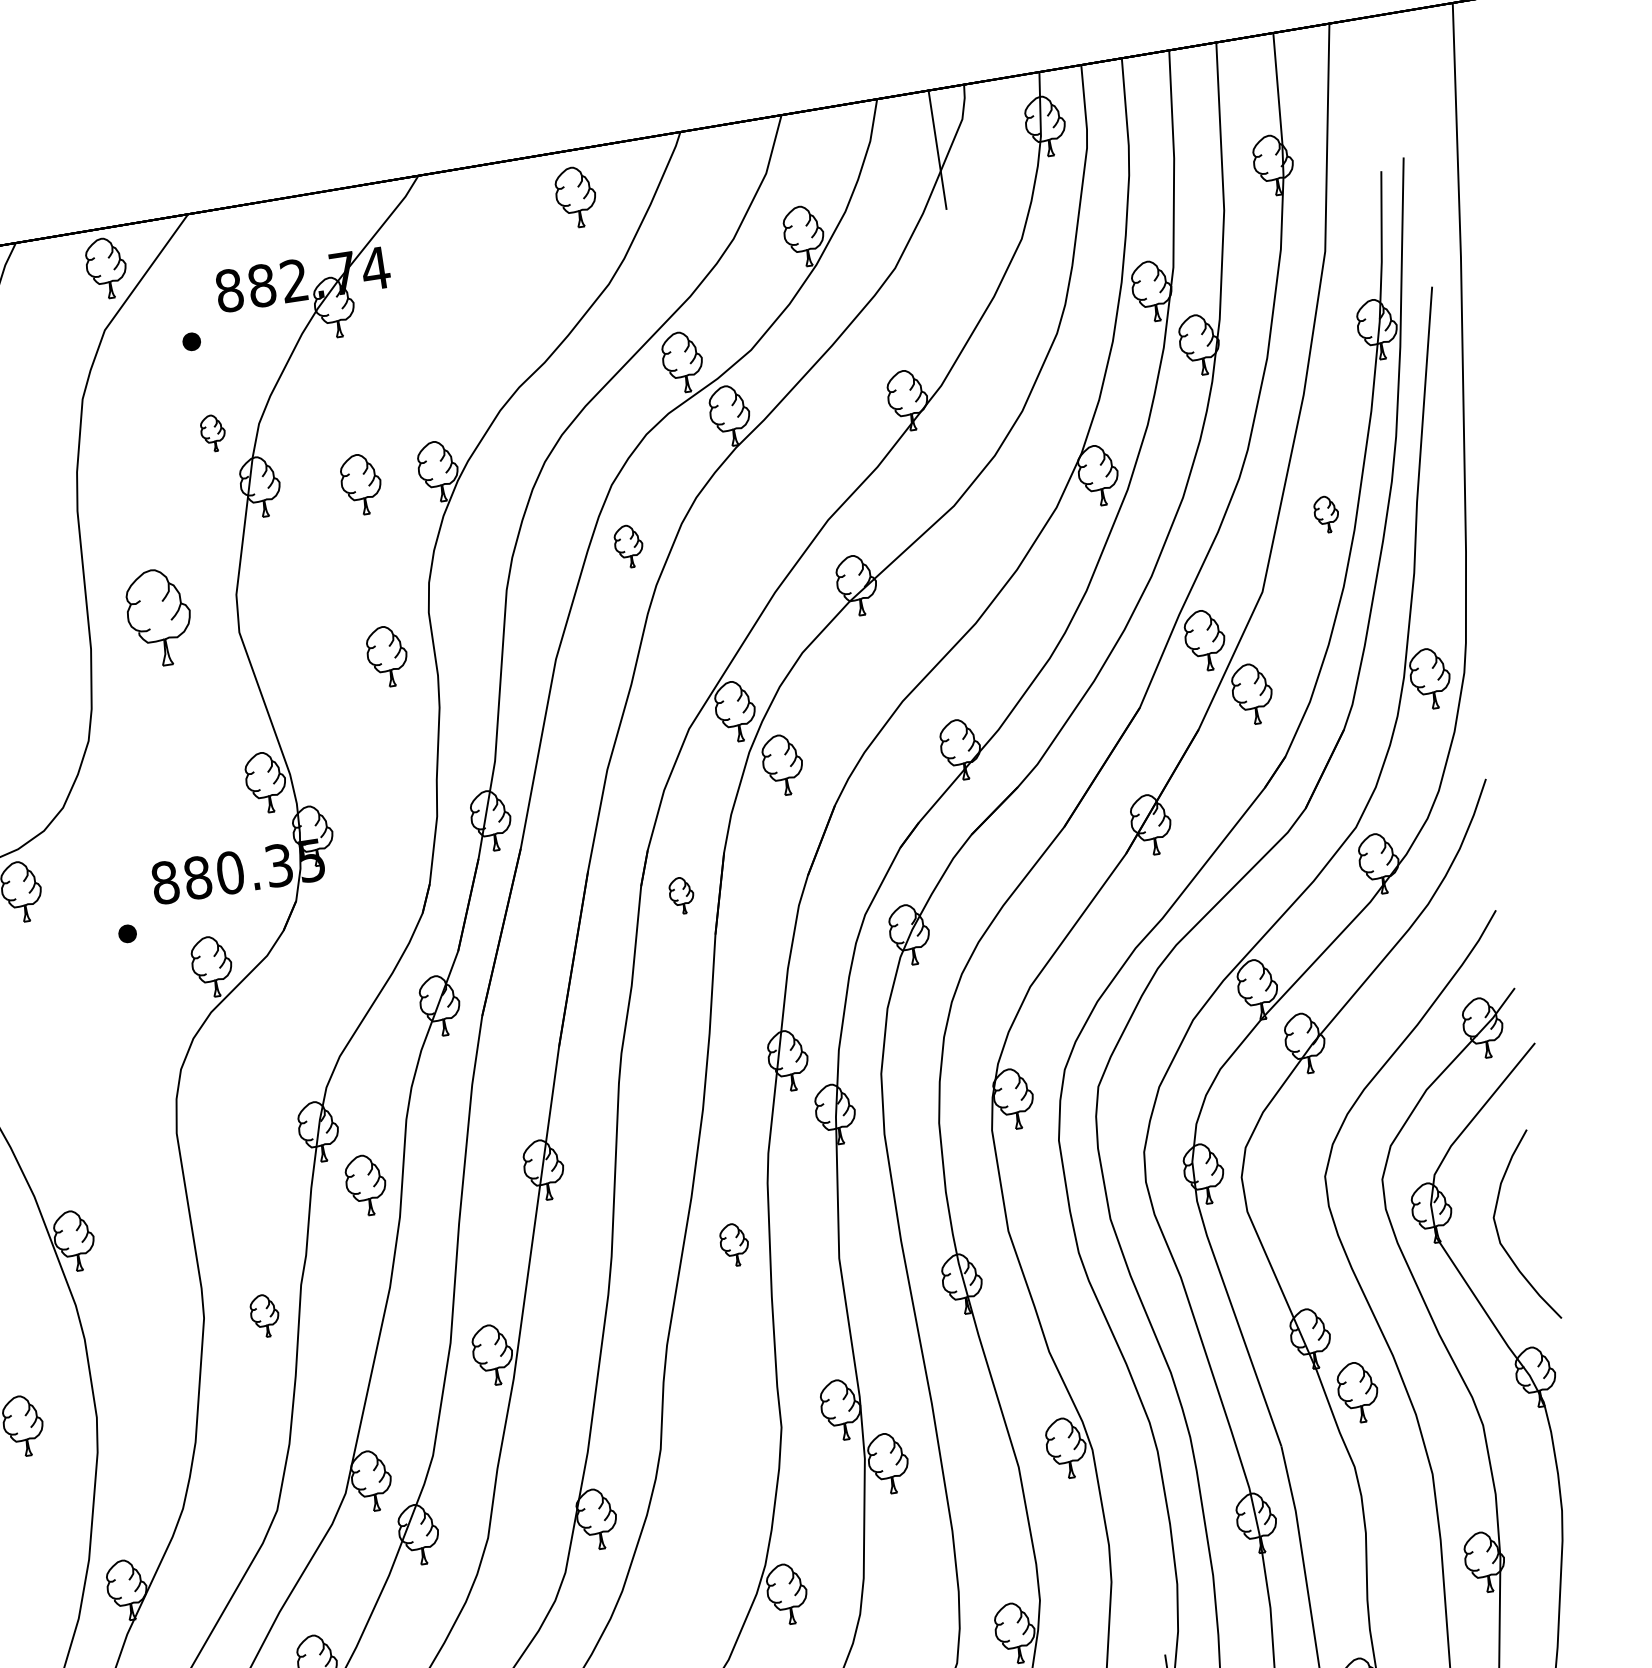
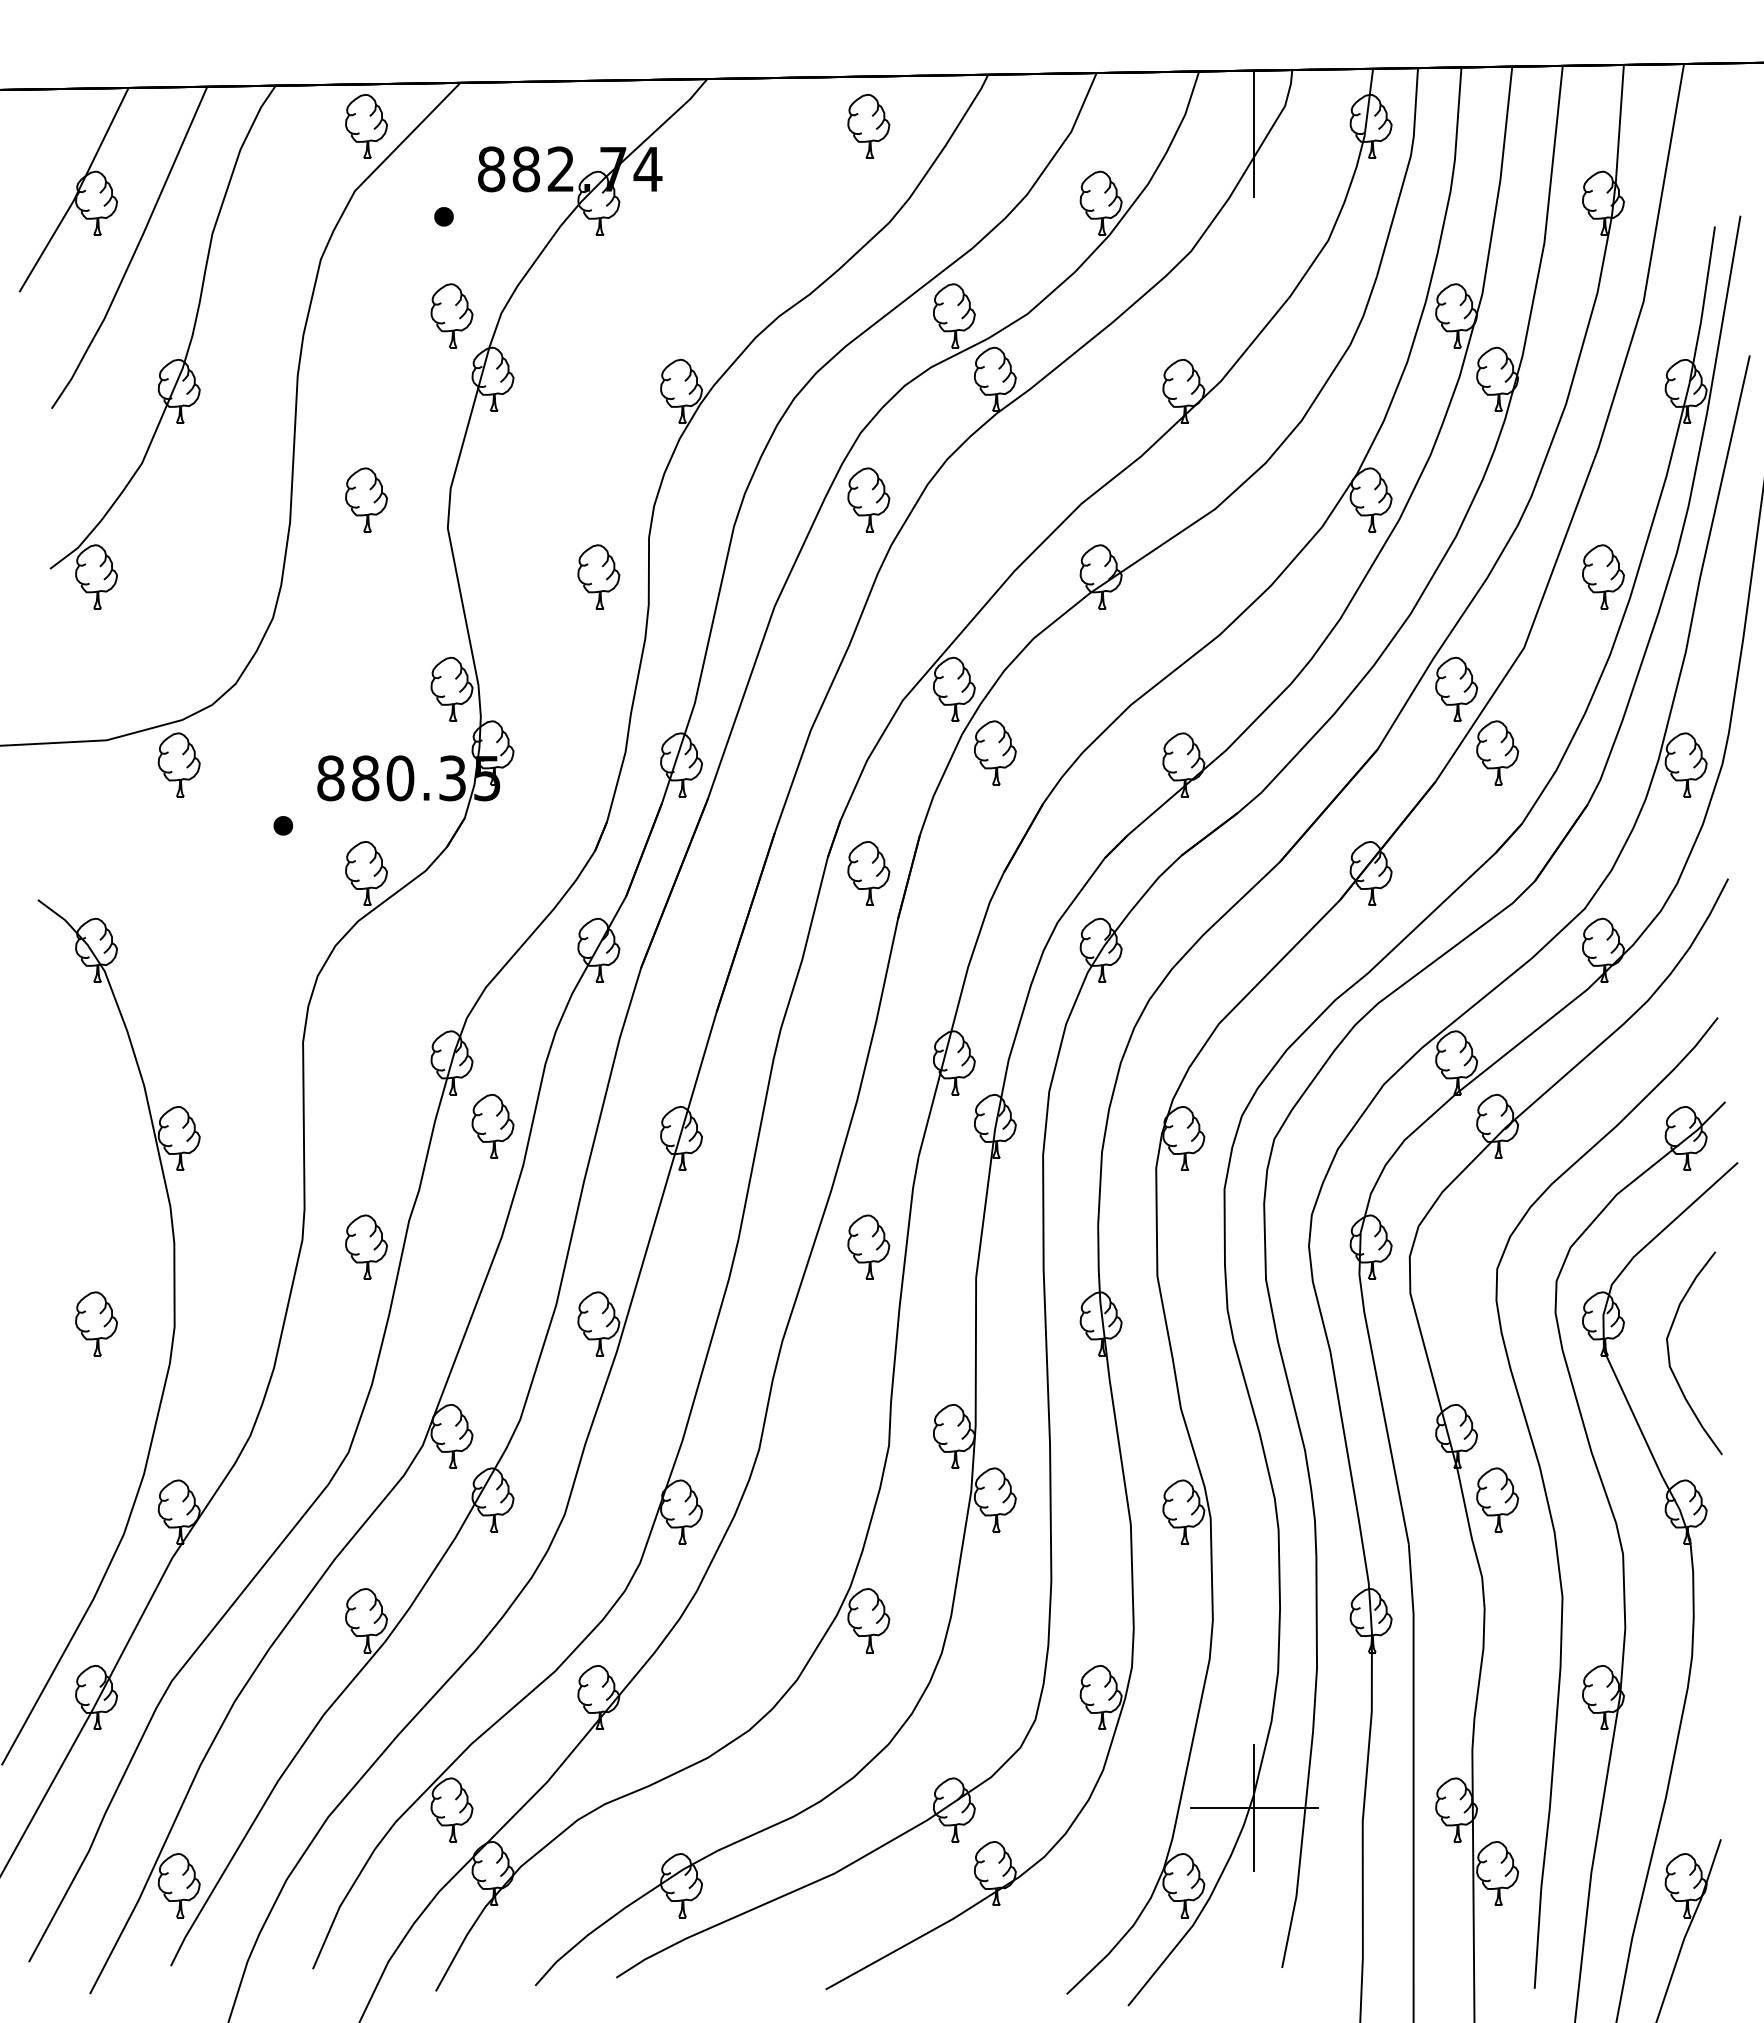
part: (212, 432) -> (451, 315), size x1.67
part: (361, 484) -> (598, 392), removed
part: (1326, 514) -> (1603, 576), size x1.67
part: (628, 546) -> (868, 499), size x1.43
part: (159, 617) -> (366, 499), size x0.62
part: (681, 895) -> (868, 873), size x1.67
part: (734, 1244) -> (868, 1246), size x1.43
part: (264, 1315) -> (366, 1246), size x1.43

